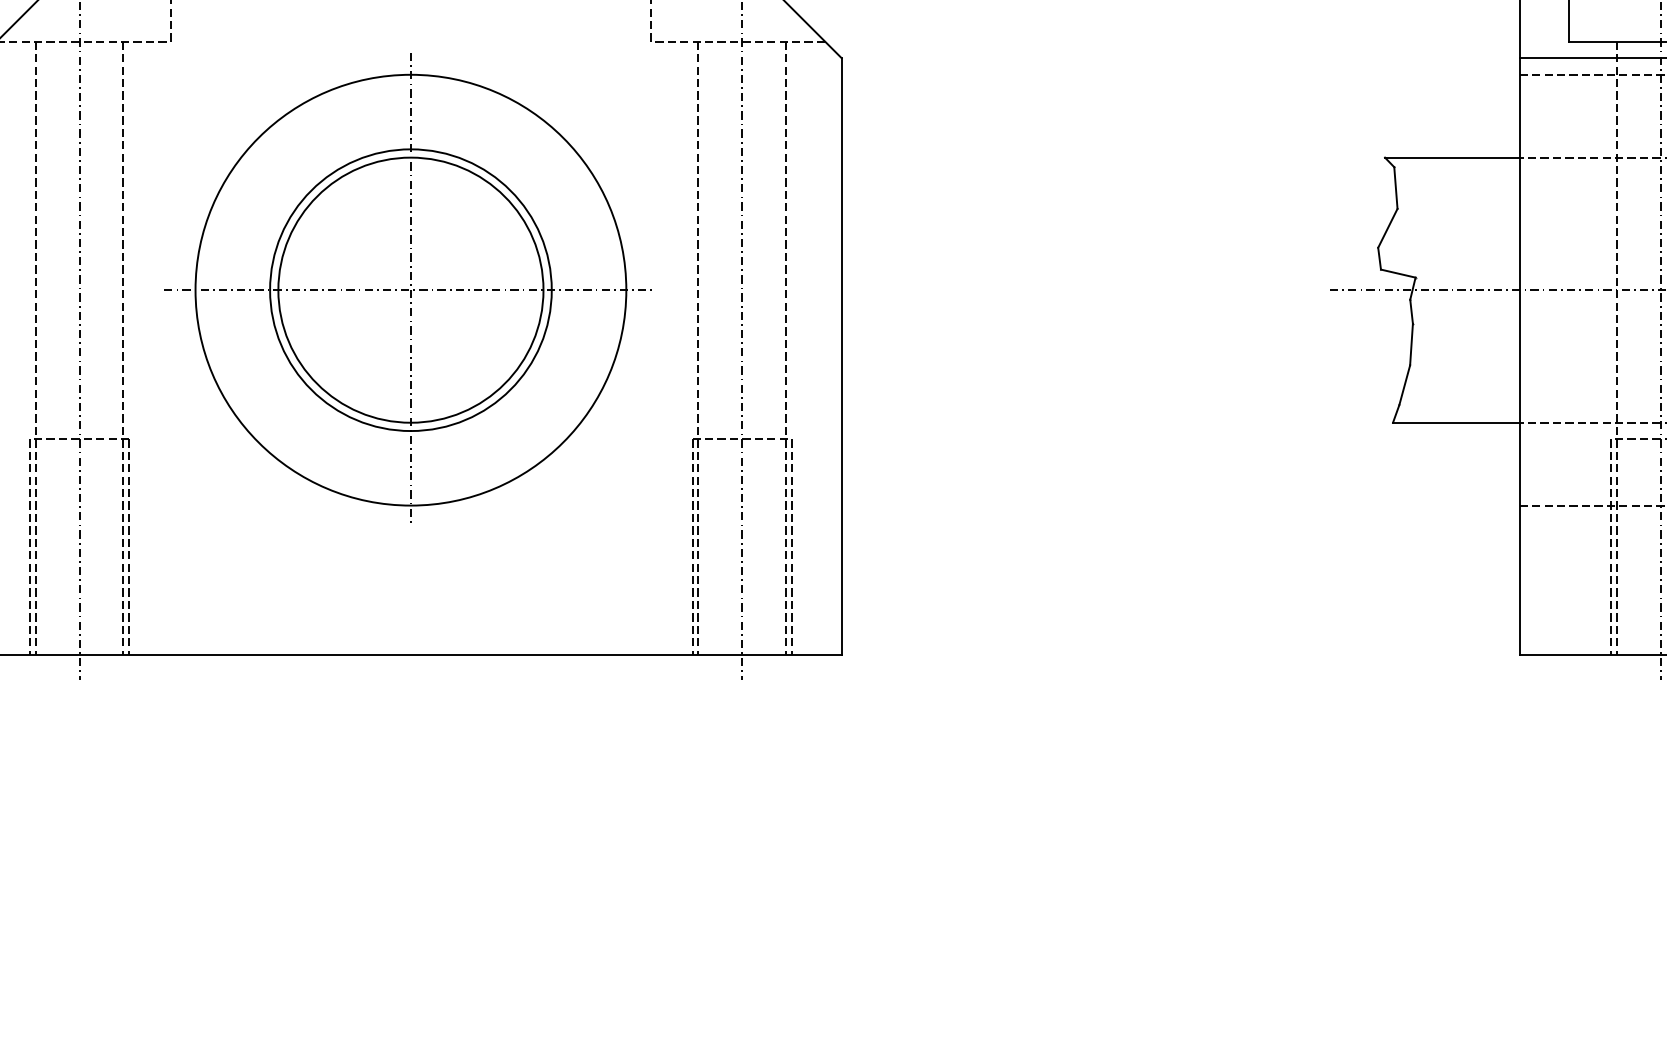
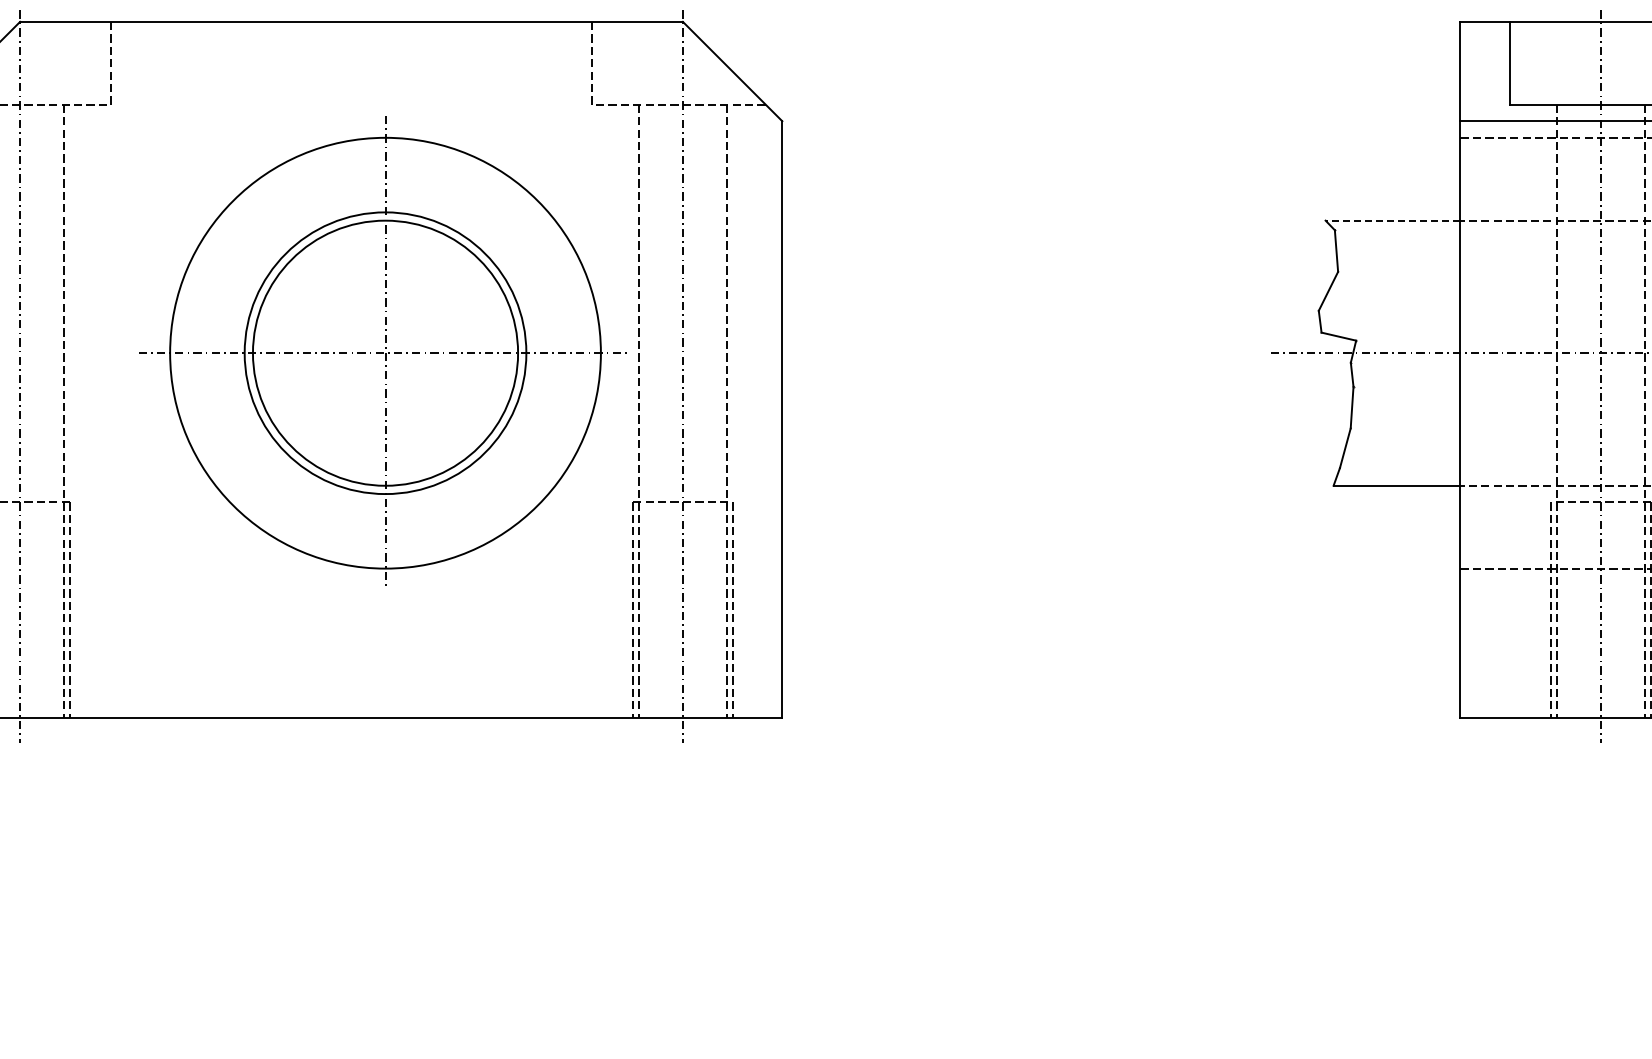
line: (1451, 157) -> (1392, 220), solid -> dashed
part: (407, 287) -> (382, 350), moved

